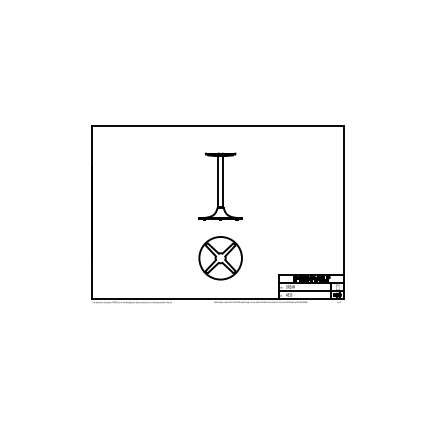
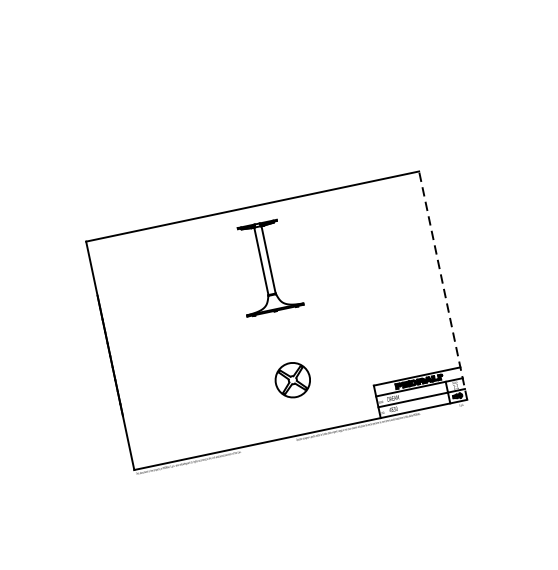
part: (220, 186) -> (266, 267), moved
line: (344, 212) -> (443, 285), solid -> dashed
part: (220, 258) -> (292, 380), size x0.6

